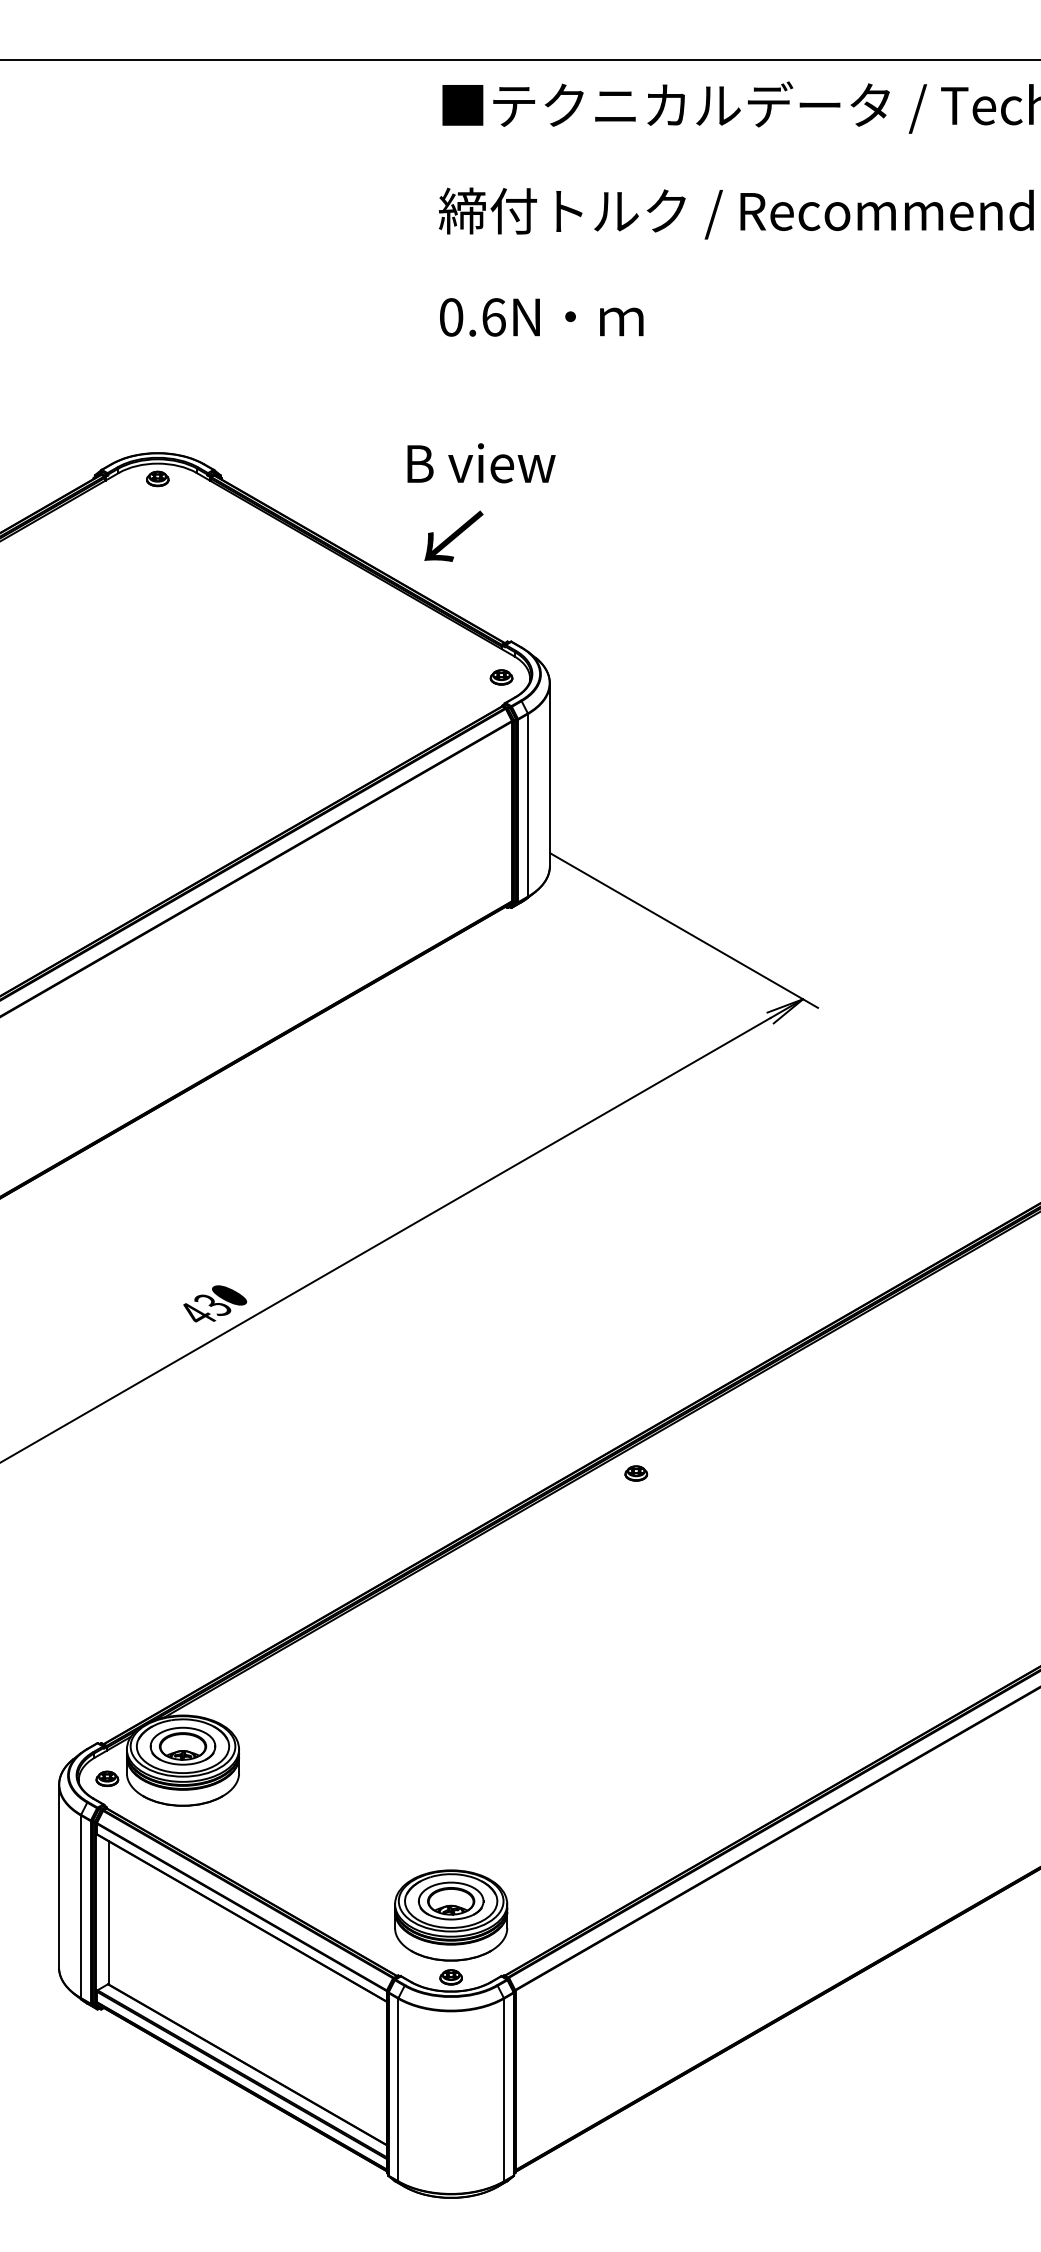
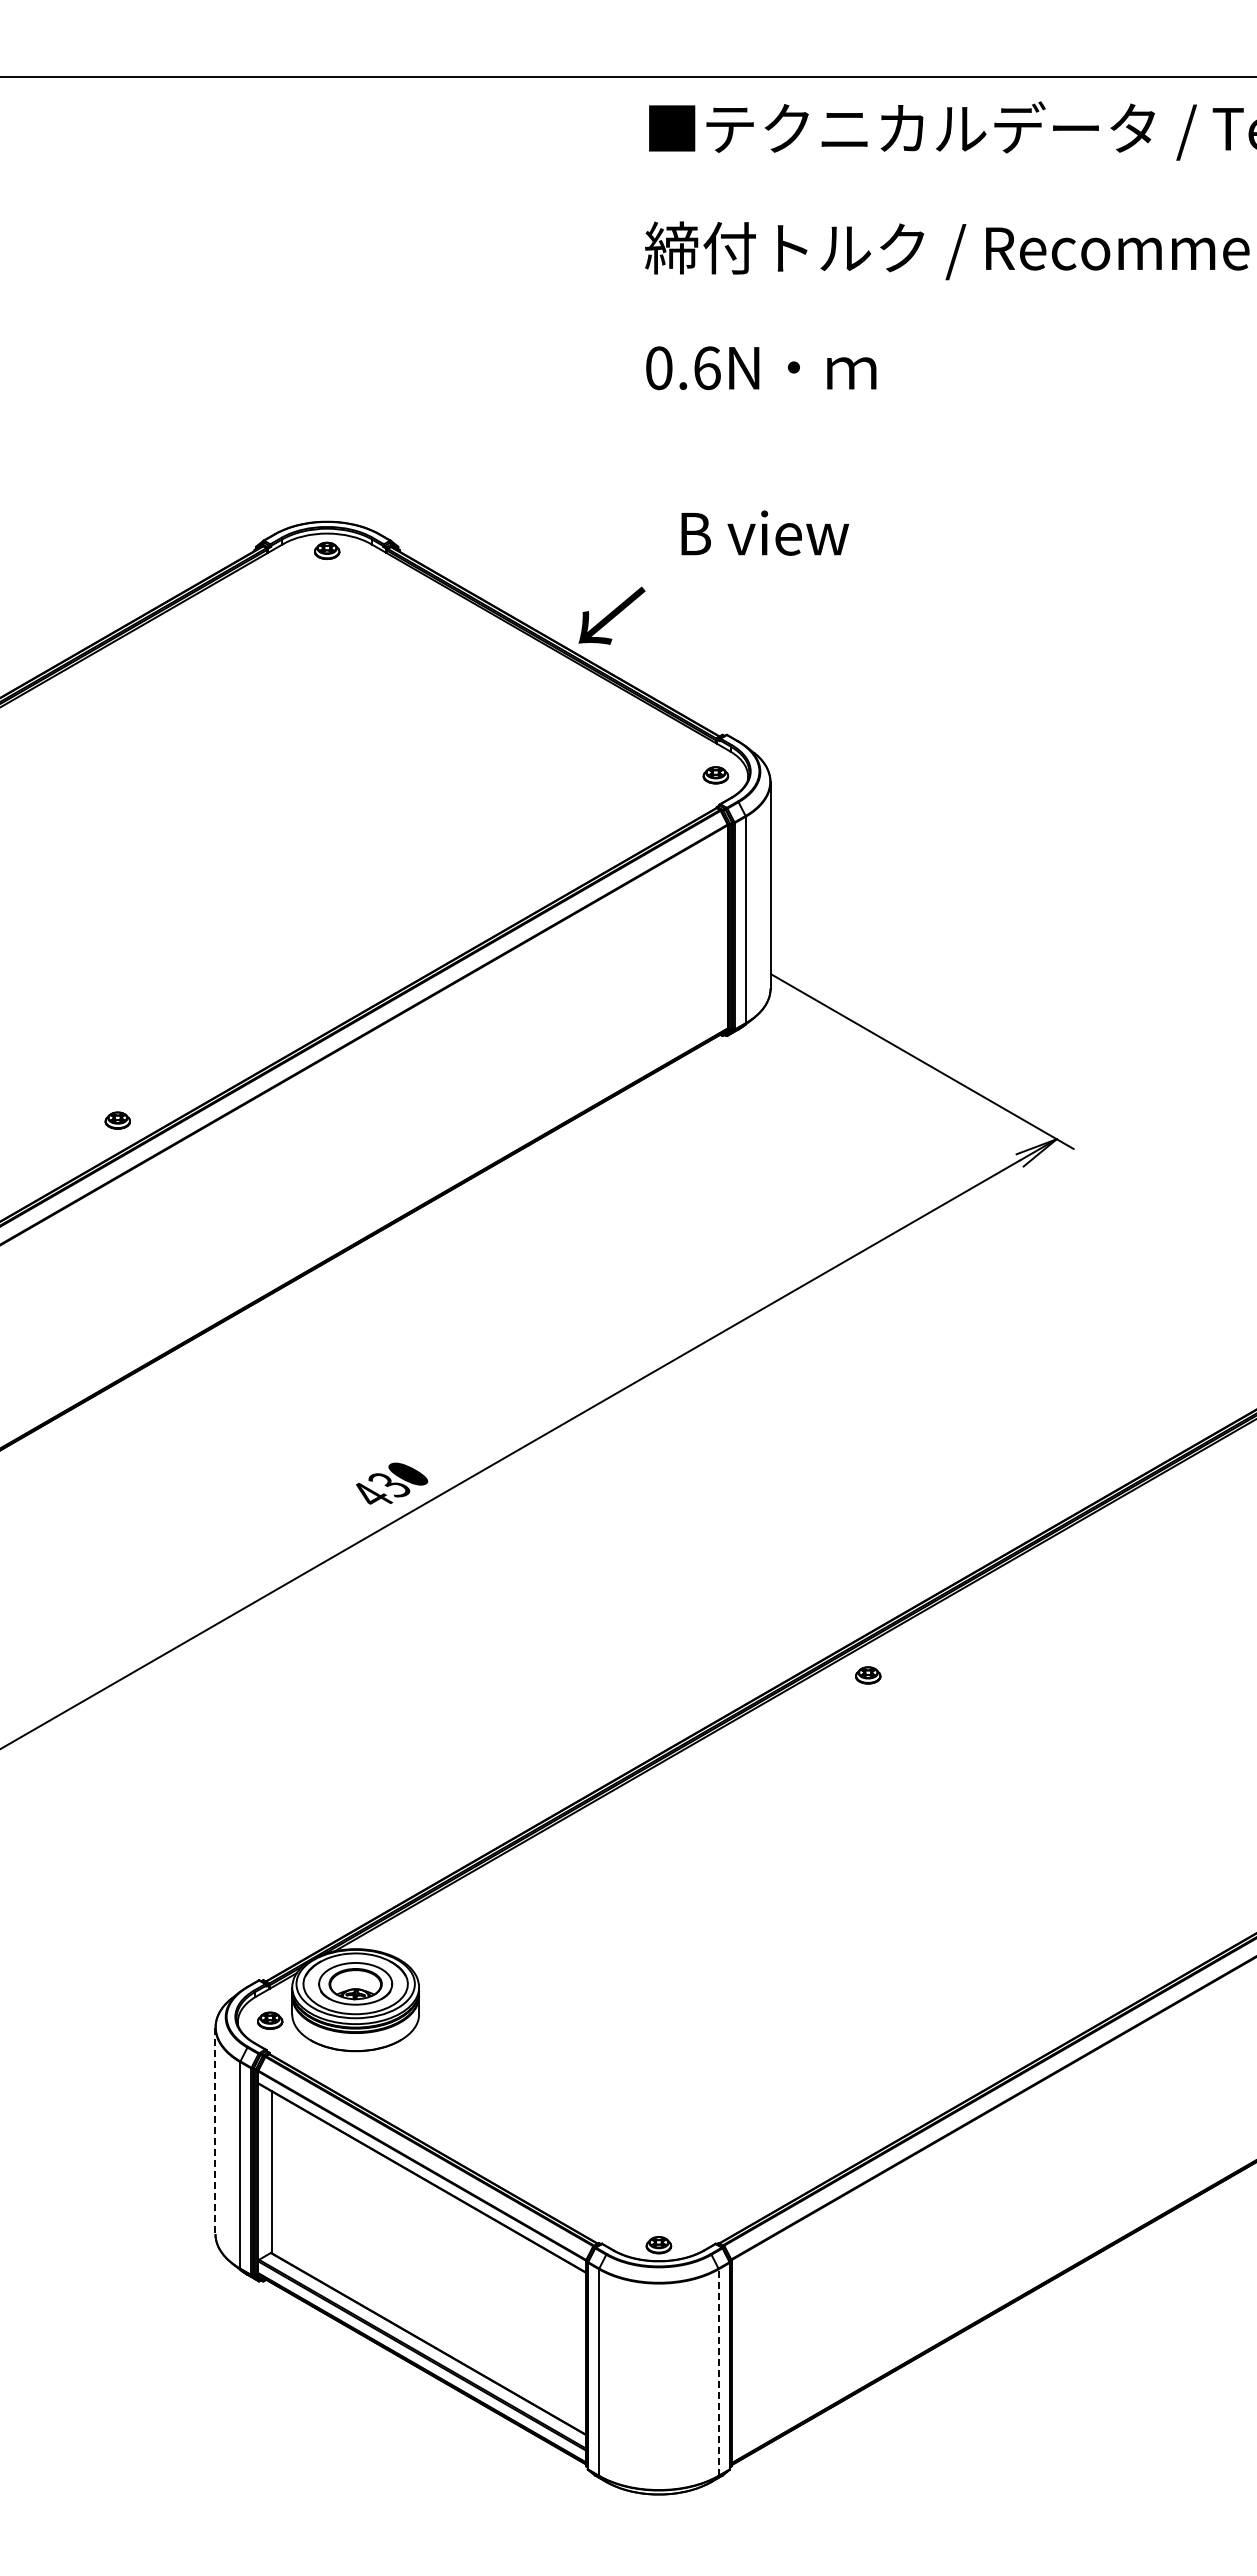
text: (480, 462) -> (764, 532), moved
text: (453, 536) -> (611, 615), moved
line: (59, 1876) -> (215, 2131), solid -> dashed
part: (450, 1915) -> (658, 2175), removed
line: (503, 2089) -> (718, 2372), solid -> dashed

